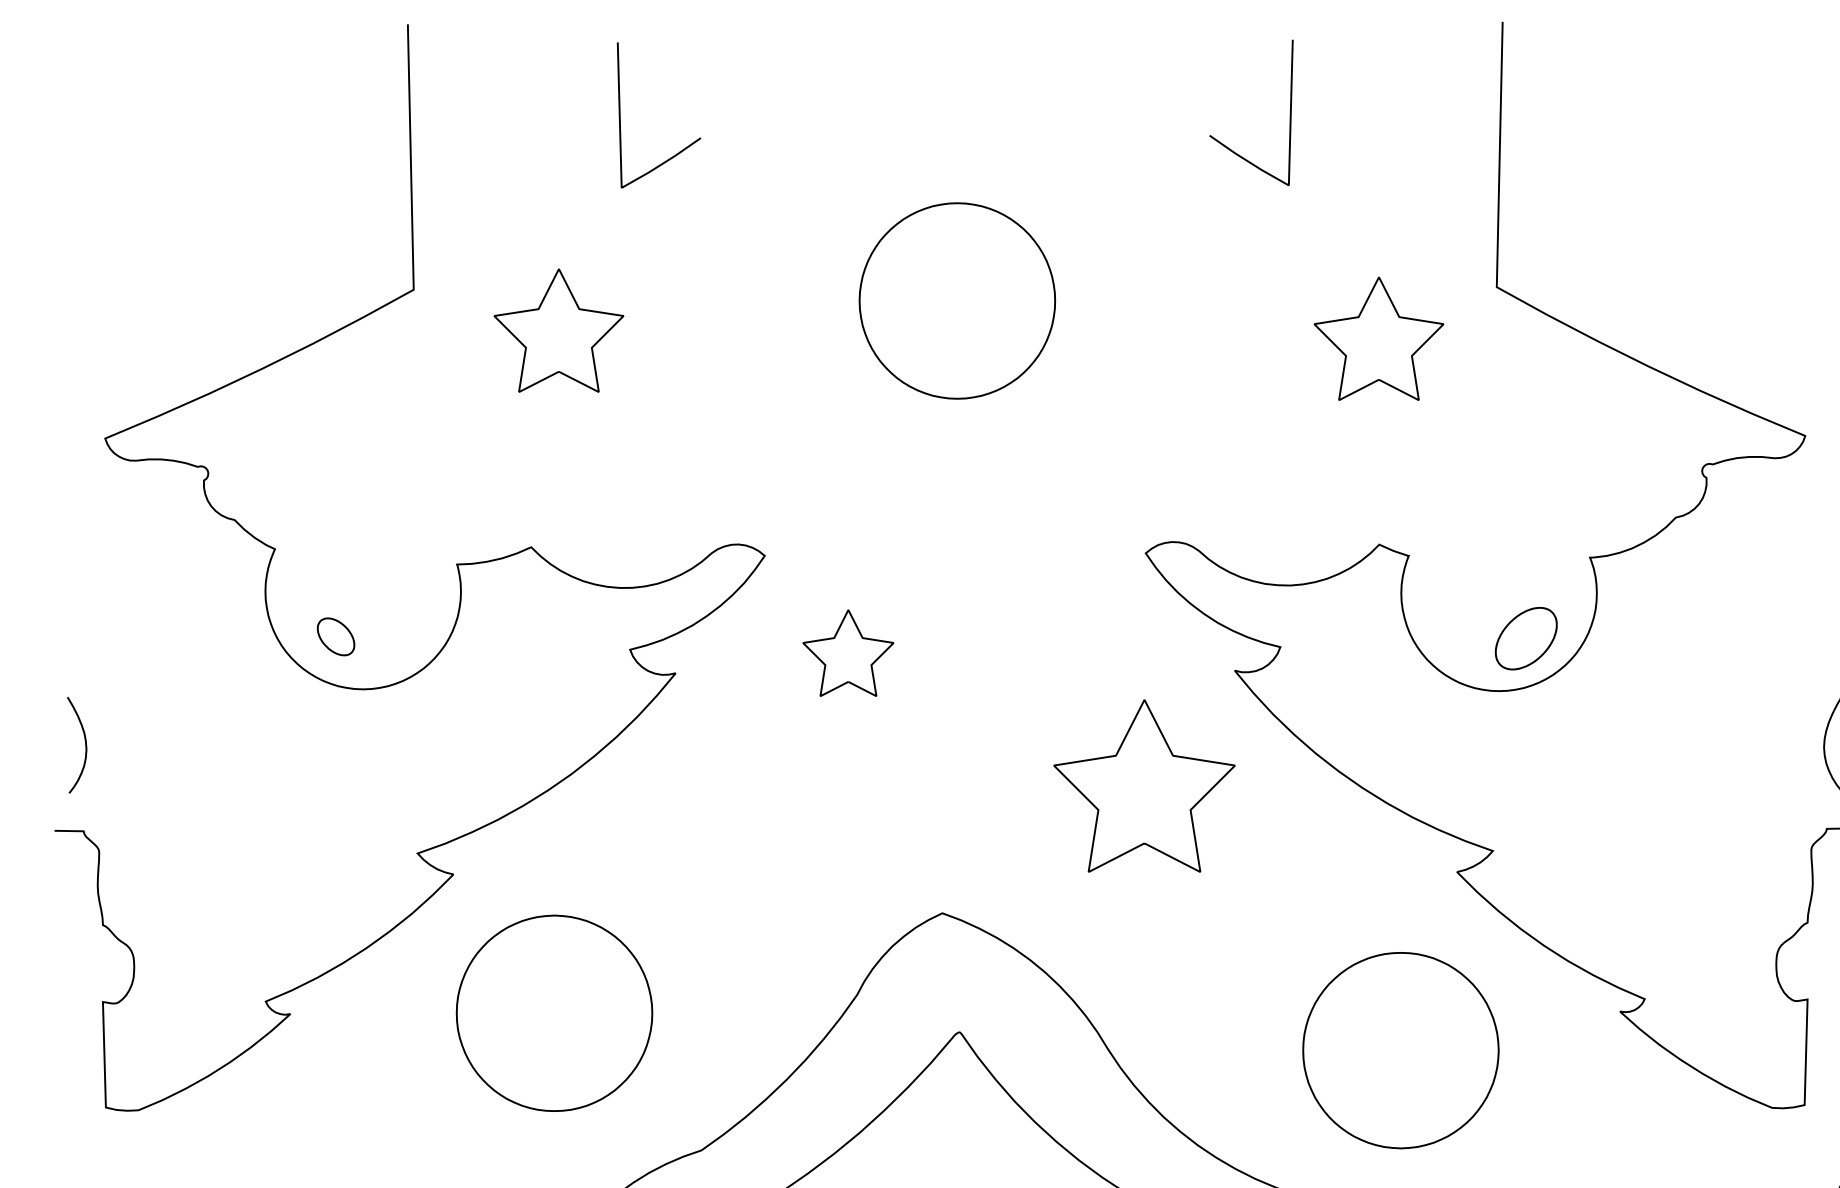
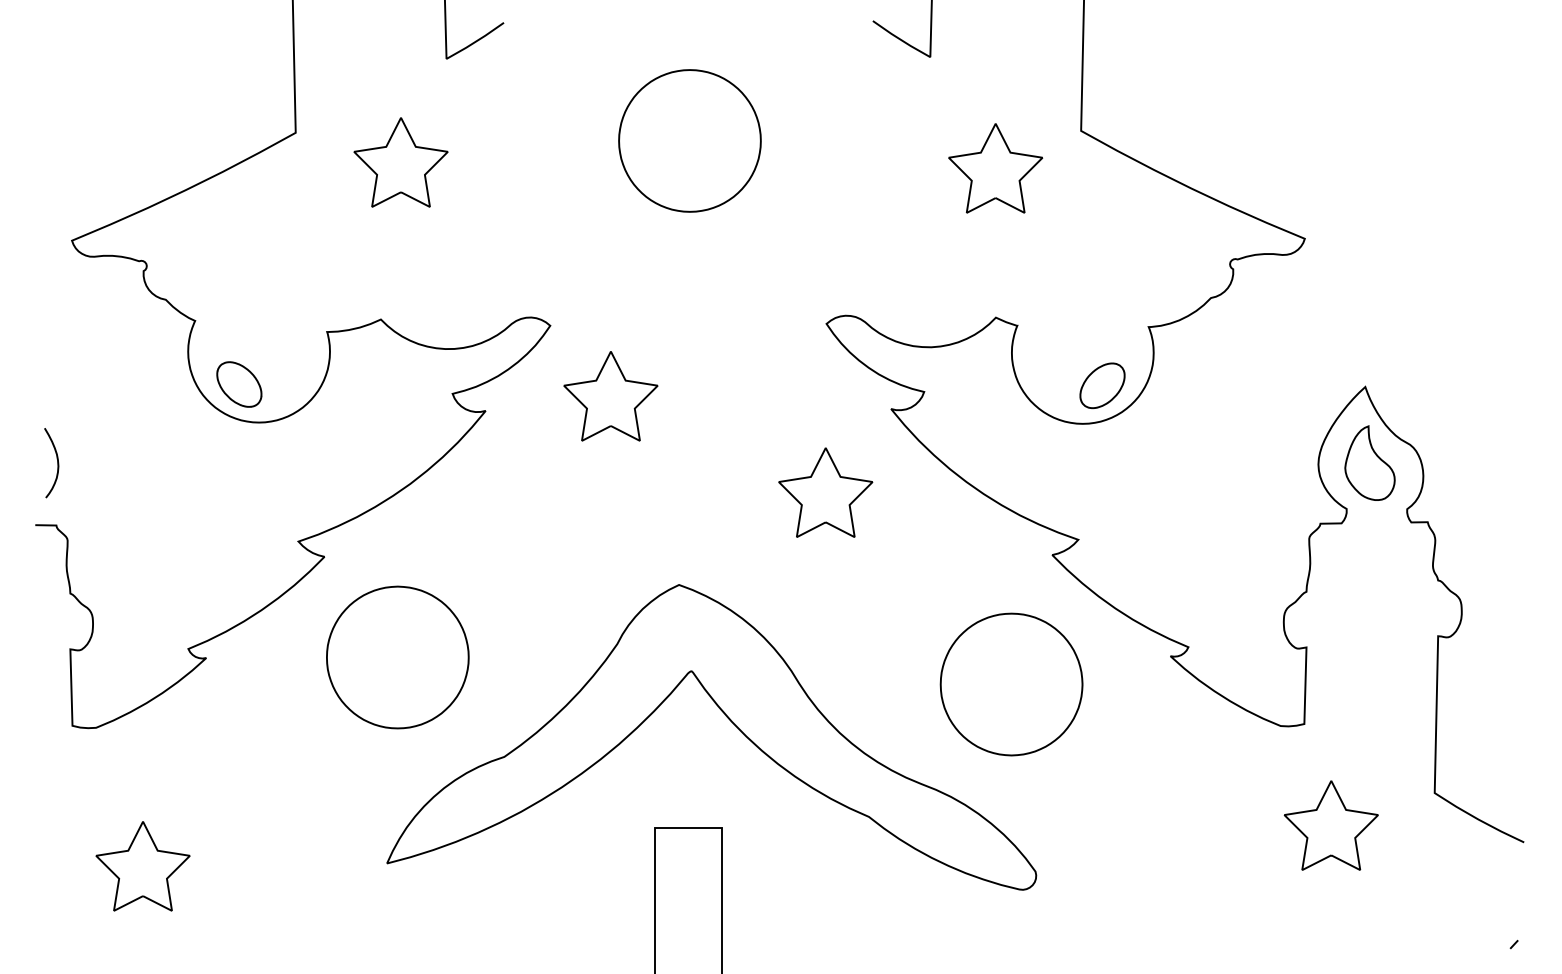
part: (336, 636) -> (239, 384), size x1.67
part: (847, 653) -> (610, 396), size x1.43
part: (1144, 785) -> (825, 492), size x0.71

